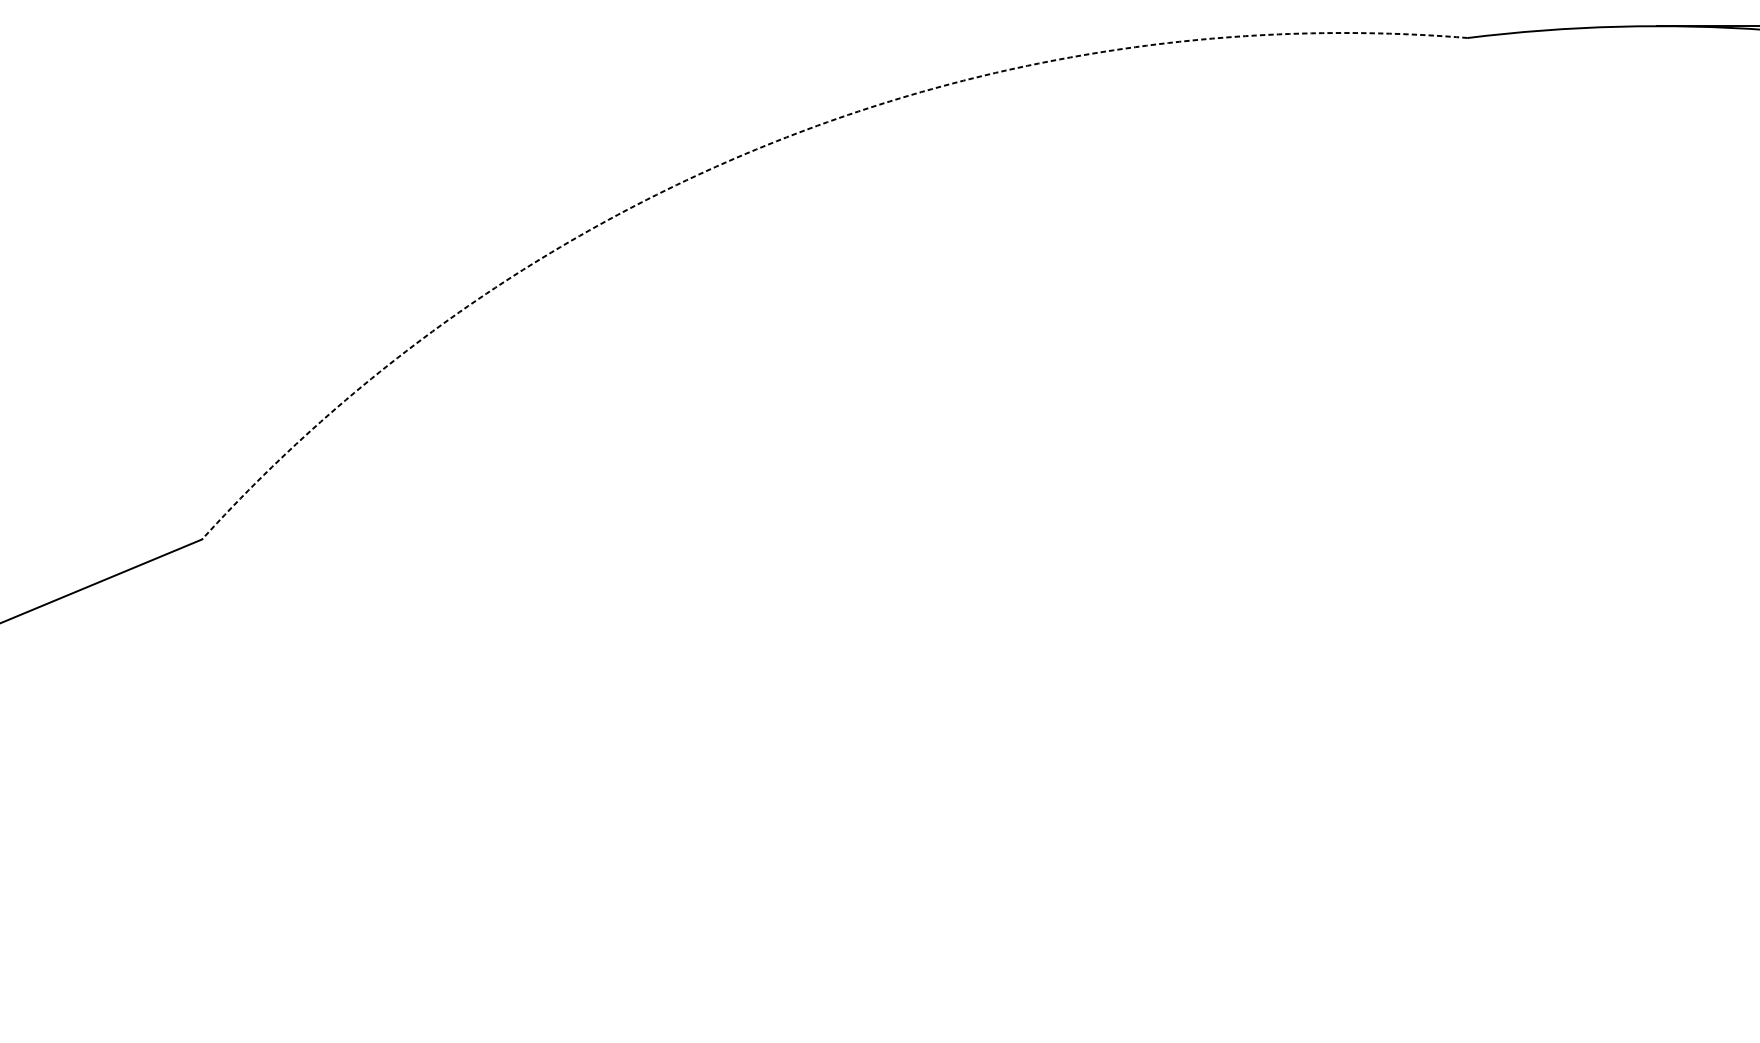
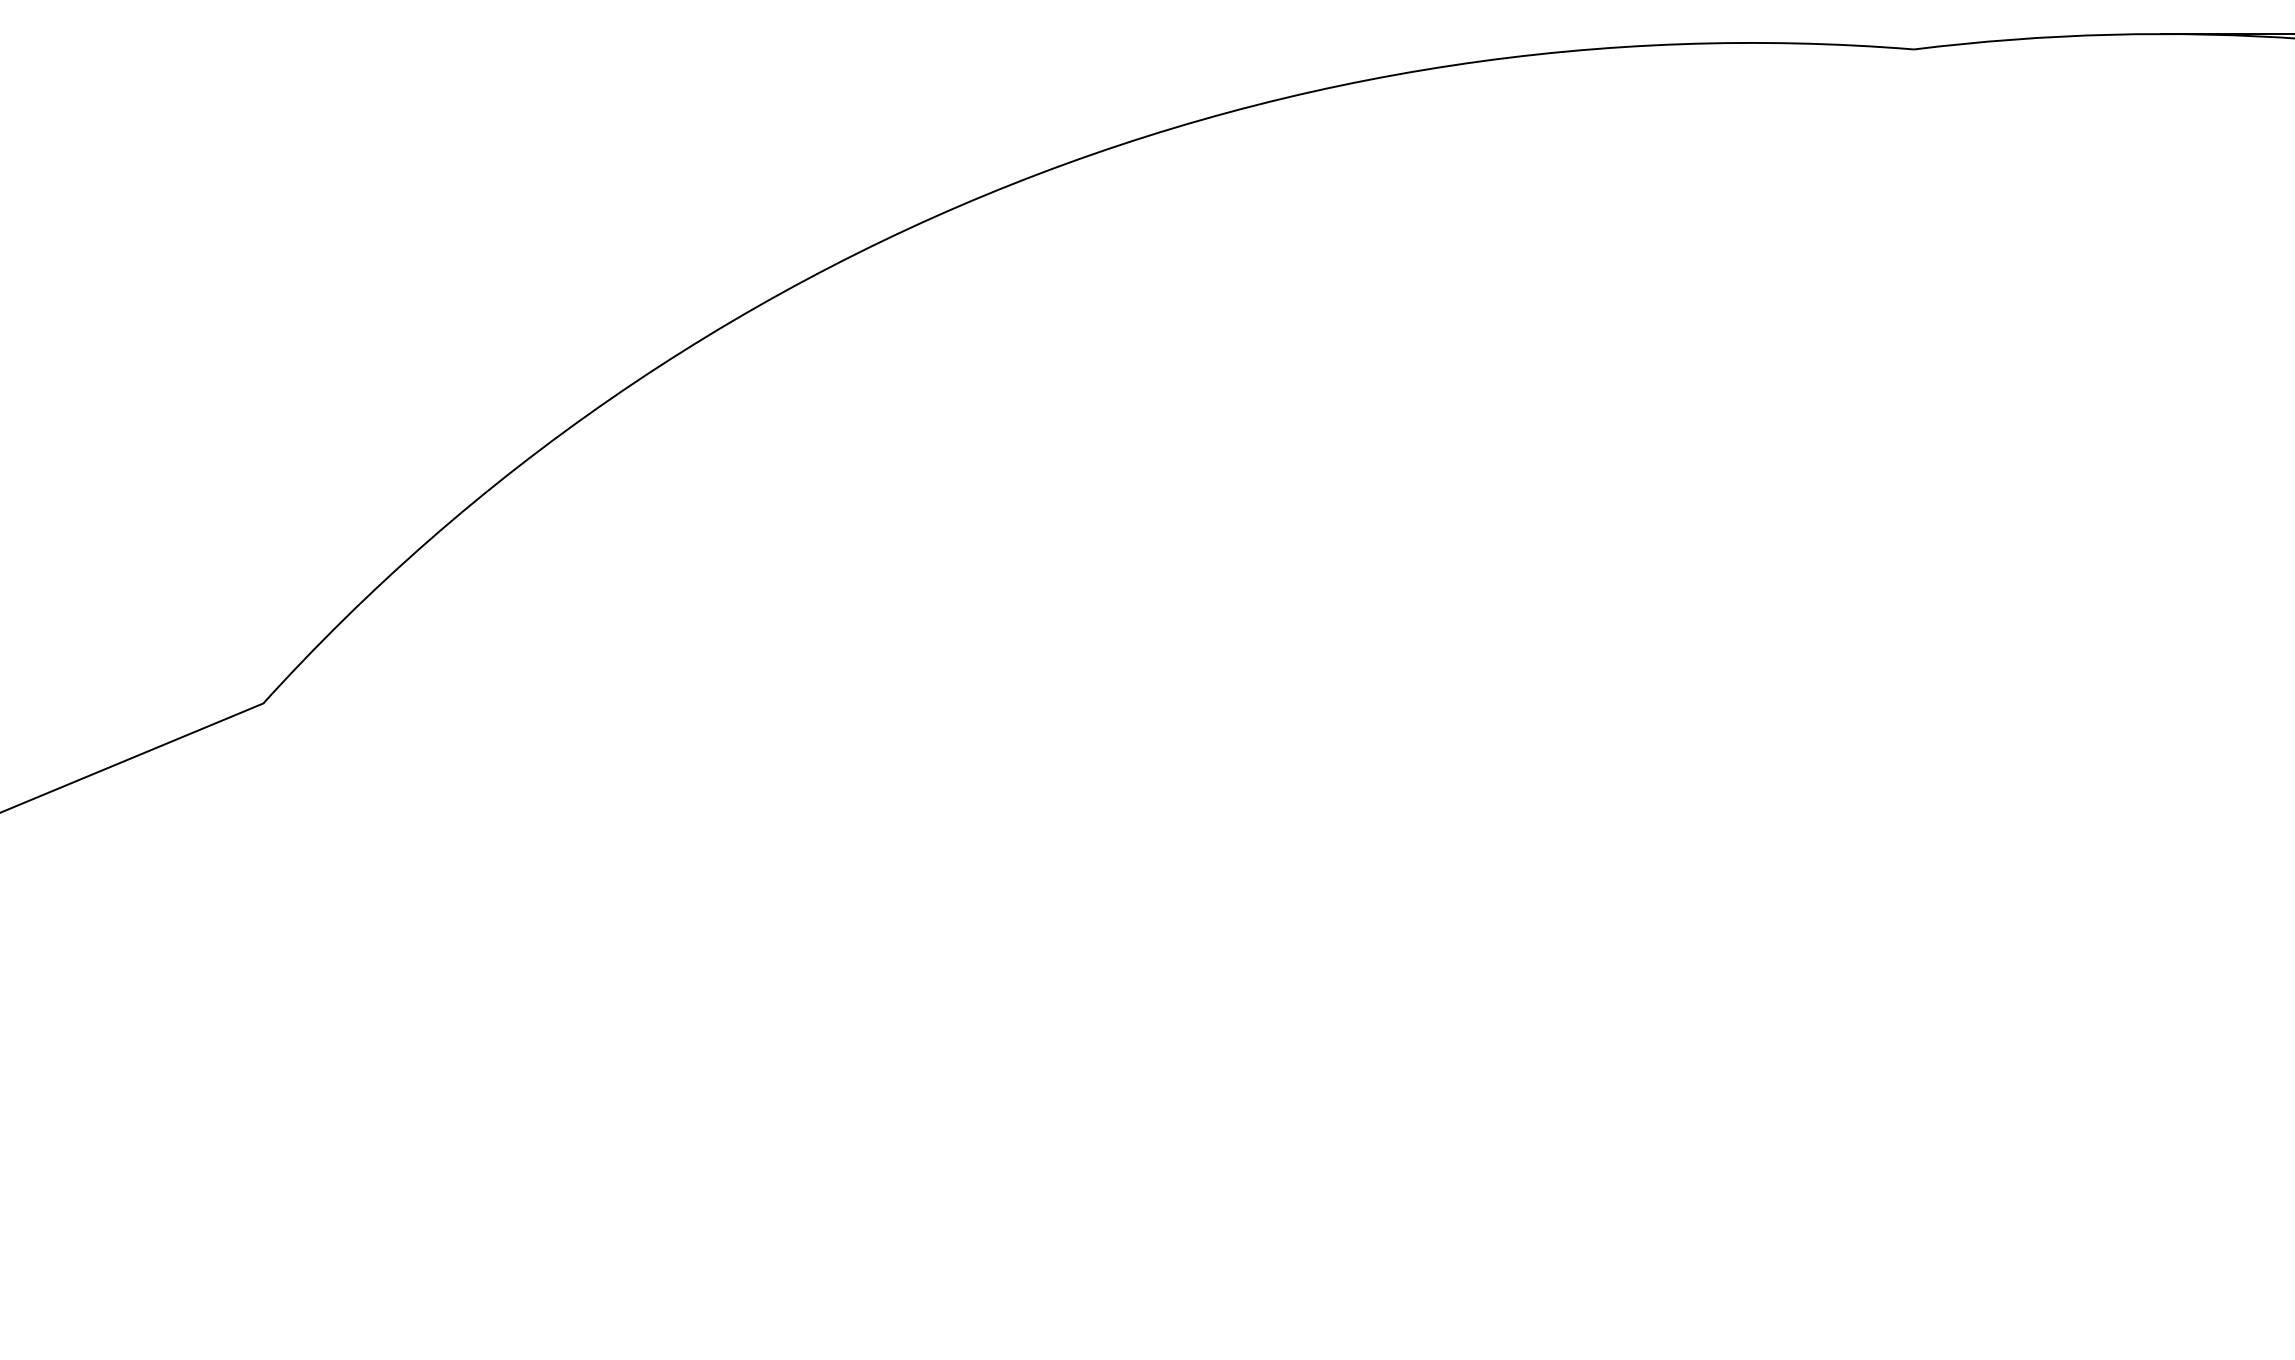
arc: (776, 141) -> (1012, 184), dashed -> solid

